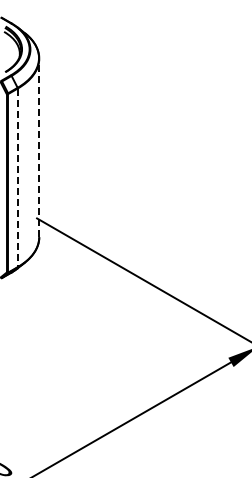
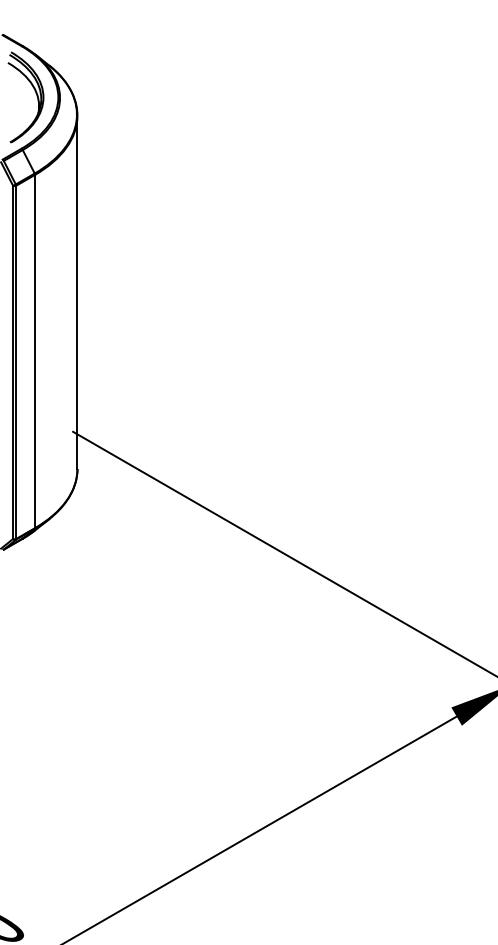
line: (39, 147) -> (77, 291), dashed -> solid
line: (17, 178) -> (34, 352), dashed -> solid

